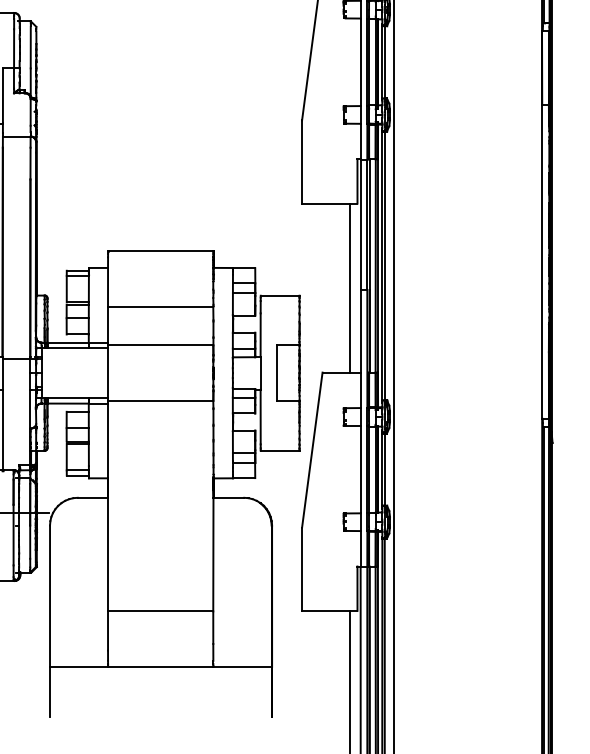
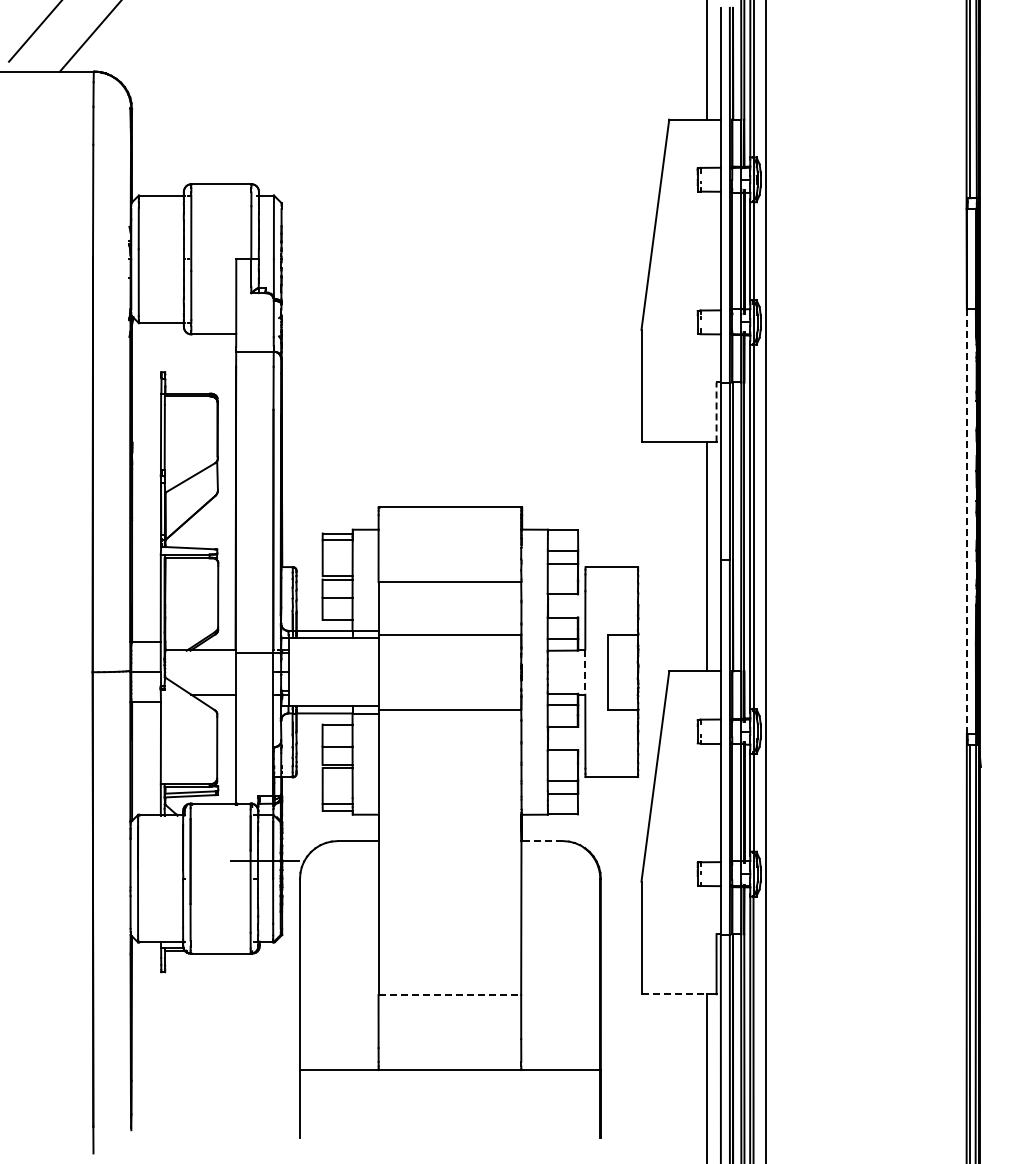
line: (357, 180) -> (716, 411), solid -> dashed
line: (541, 261) -> (966, 521), solid -> dashed
line: (260, 373) -> (585, 672), solid -> dashed
line: (229, 498) -> (542, 841), solid -> dashed
line: (161, 611) -> (450, 995), solid -> dashed
line: (326, 611) -> (674, 994), solid -> dashed

